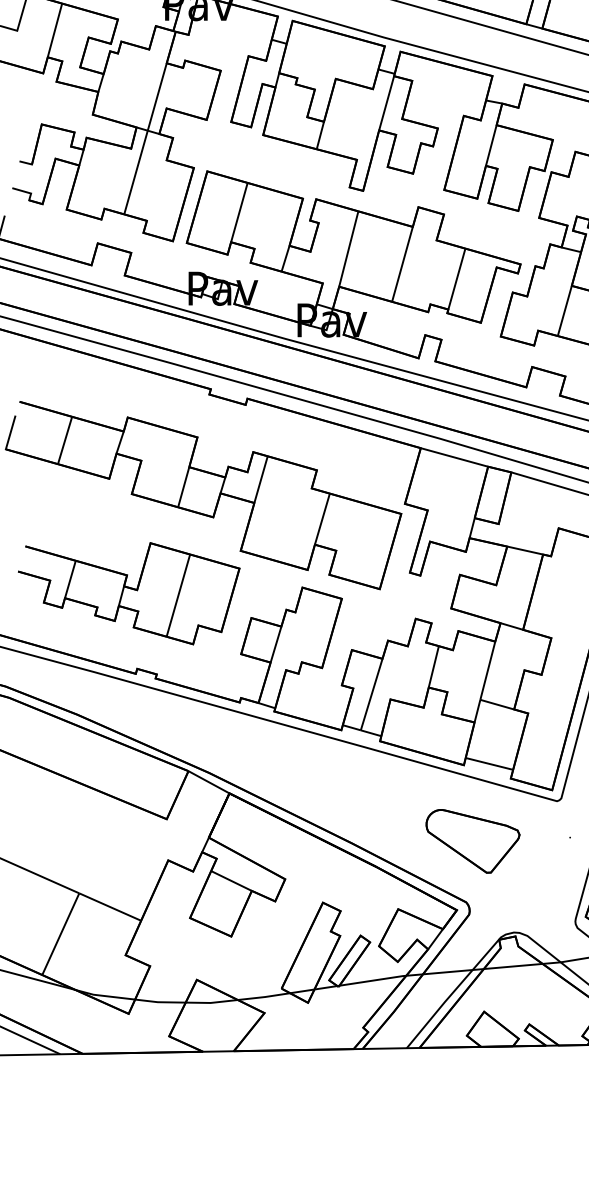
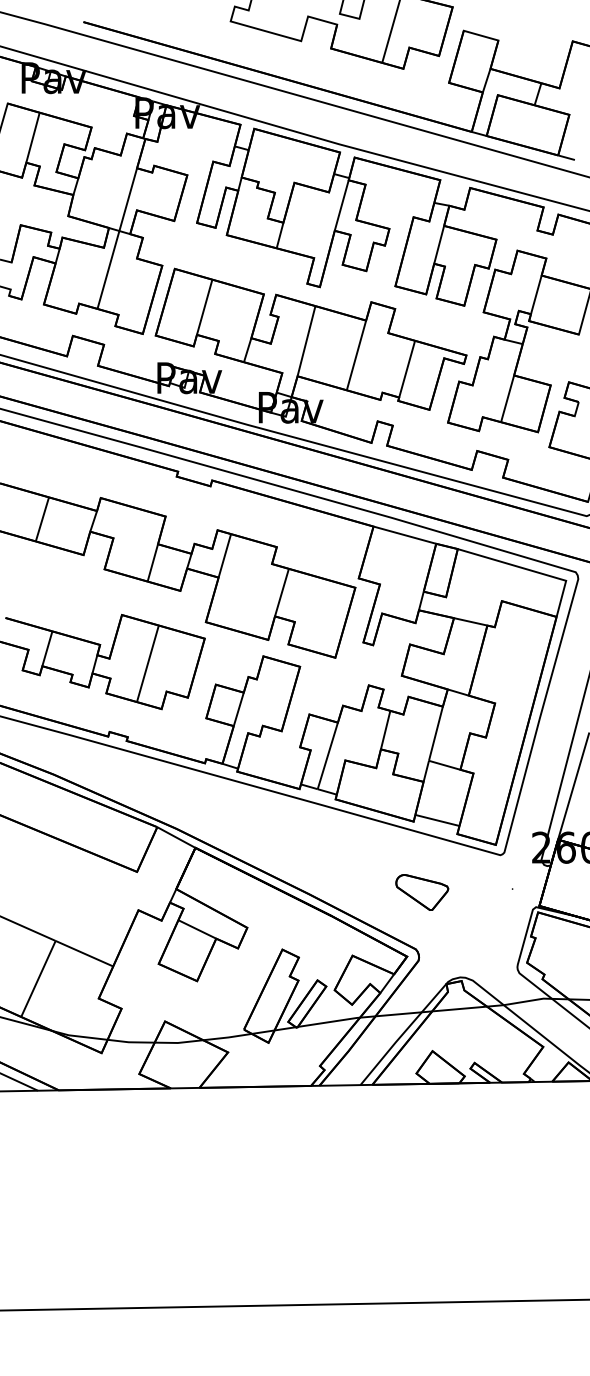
part: (473, 841) -> (422, 892), size x0.6

